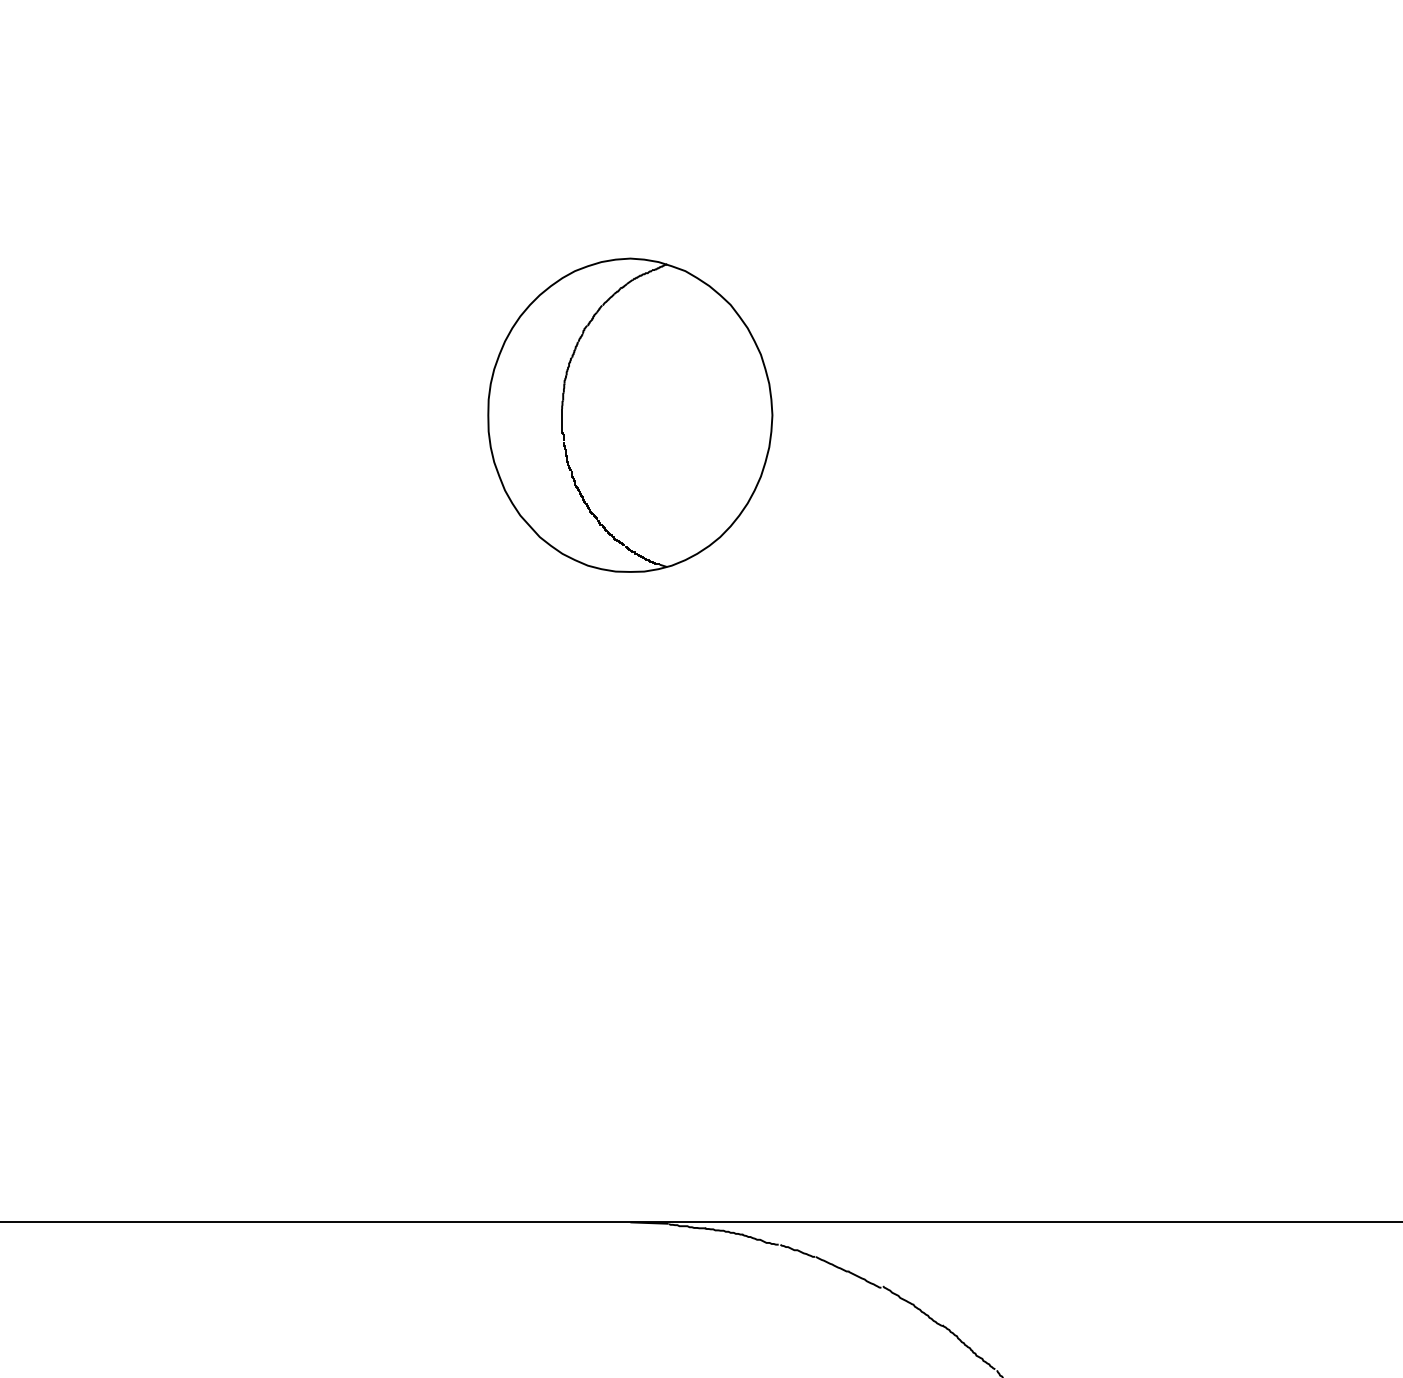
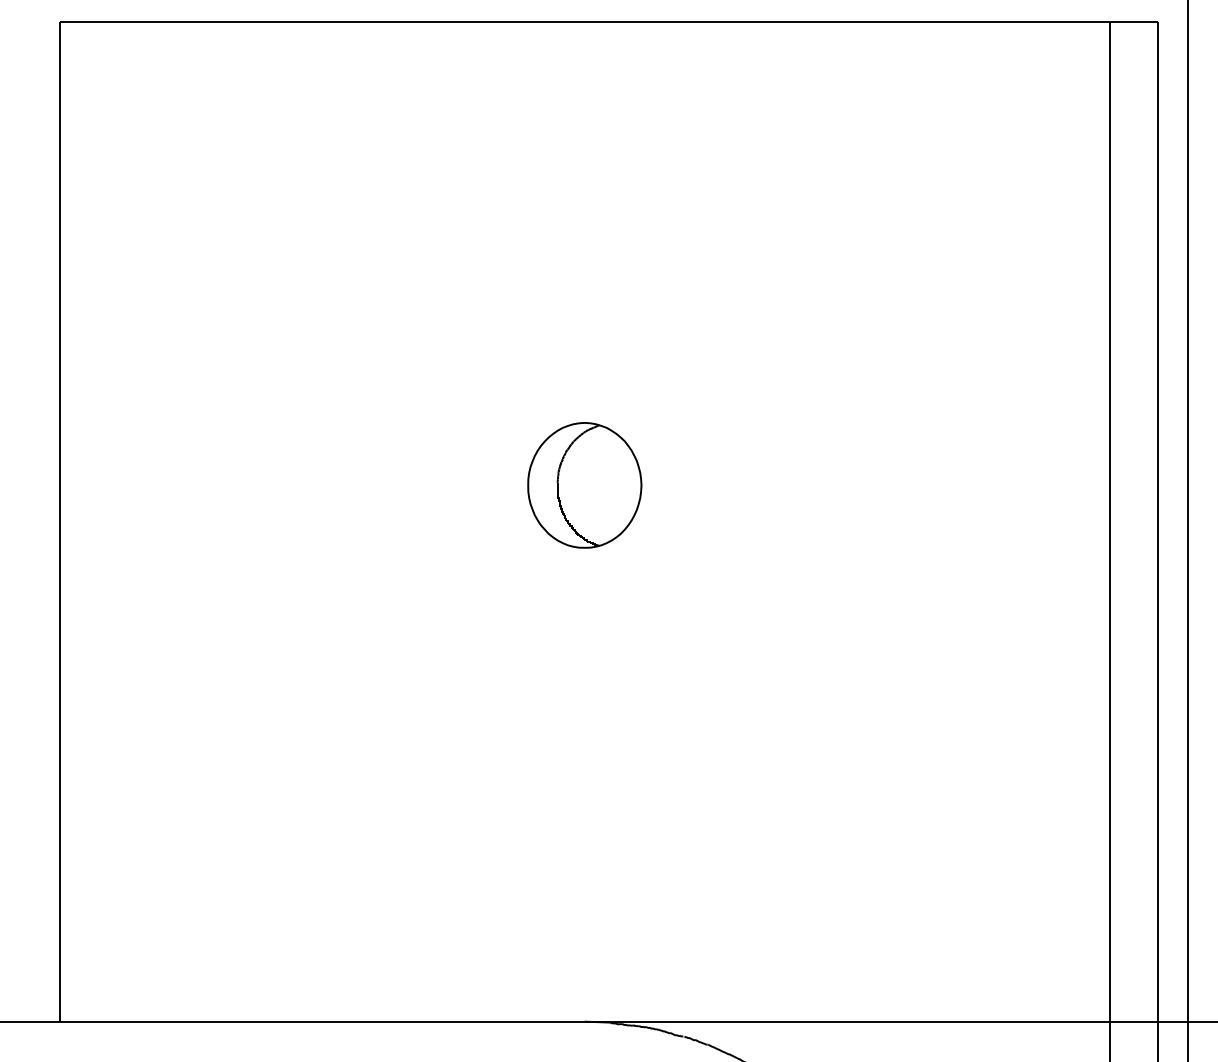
part: (629, 415) -> (584, 485), size x0.6

